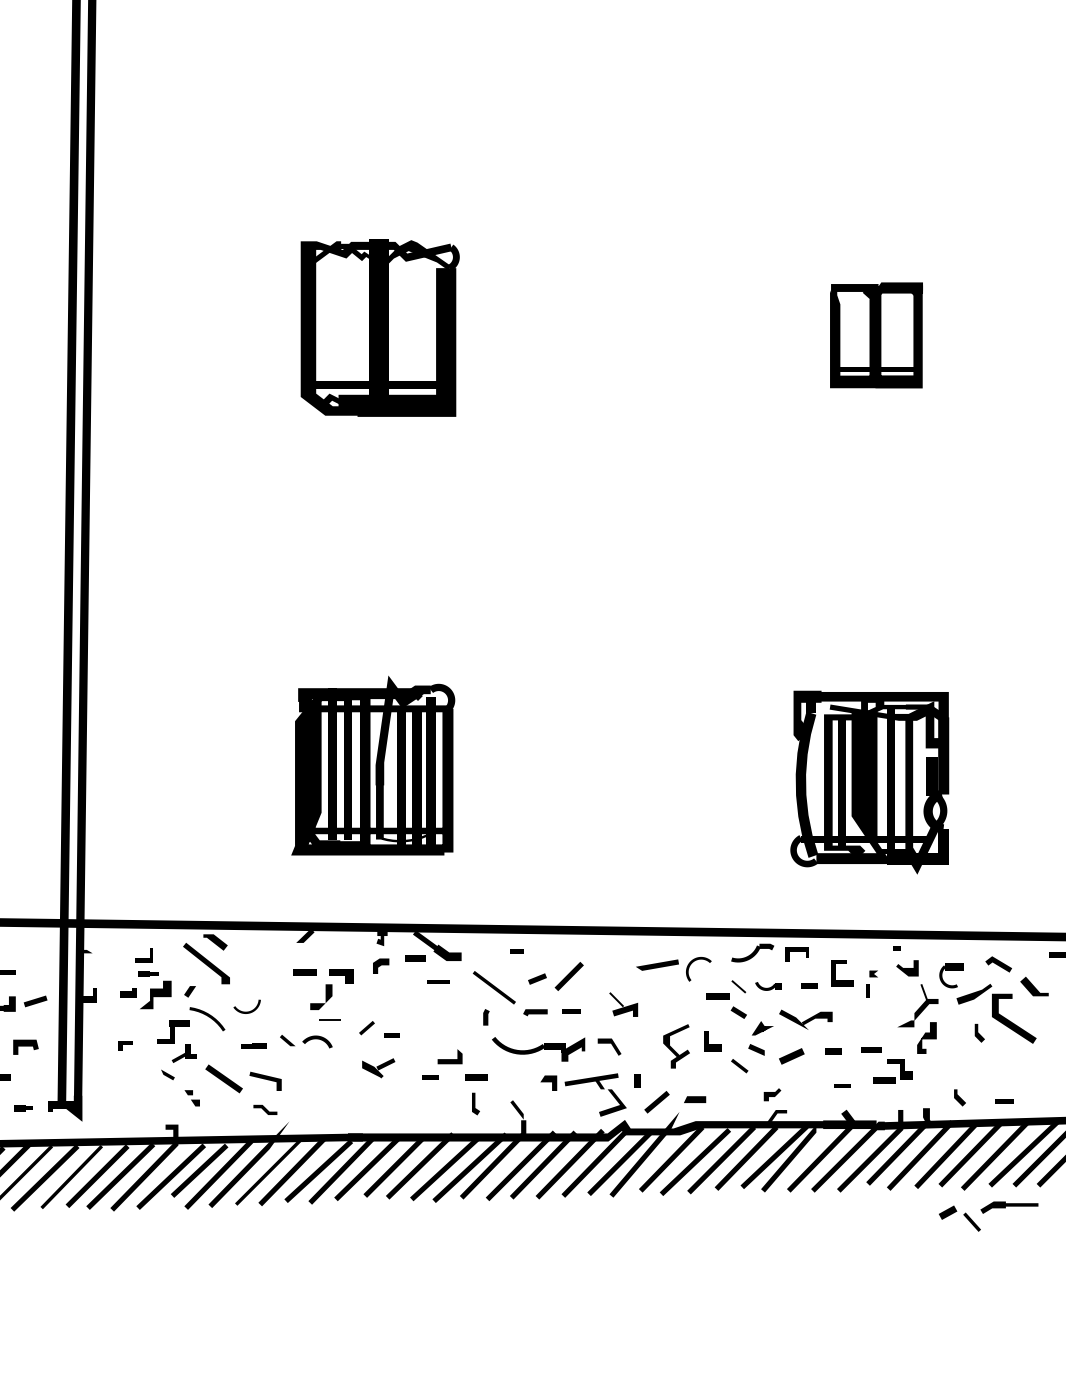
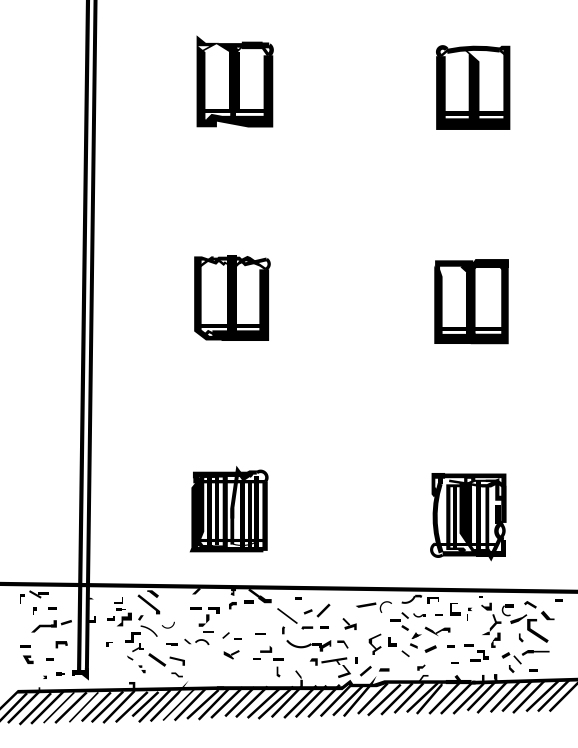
part: (876, 334) -> (471, 301), size x1.67
line: (438, 980) -> (260, 633), moved
part: (988, 1217) -> (525, 657), moved

